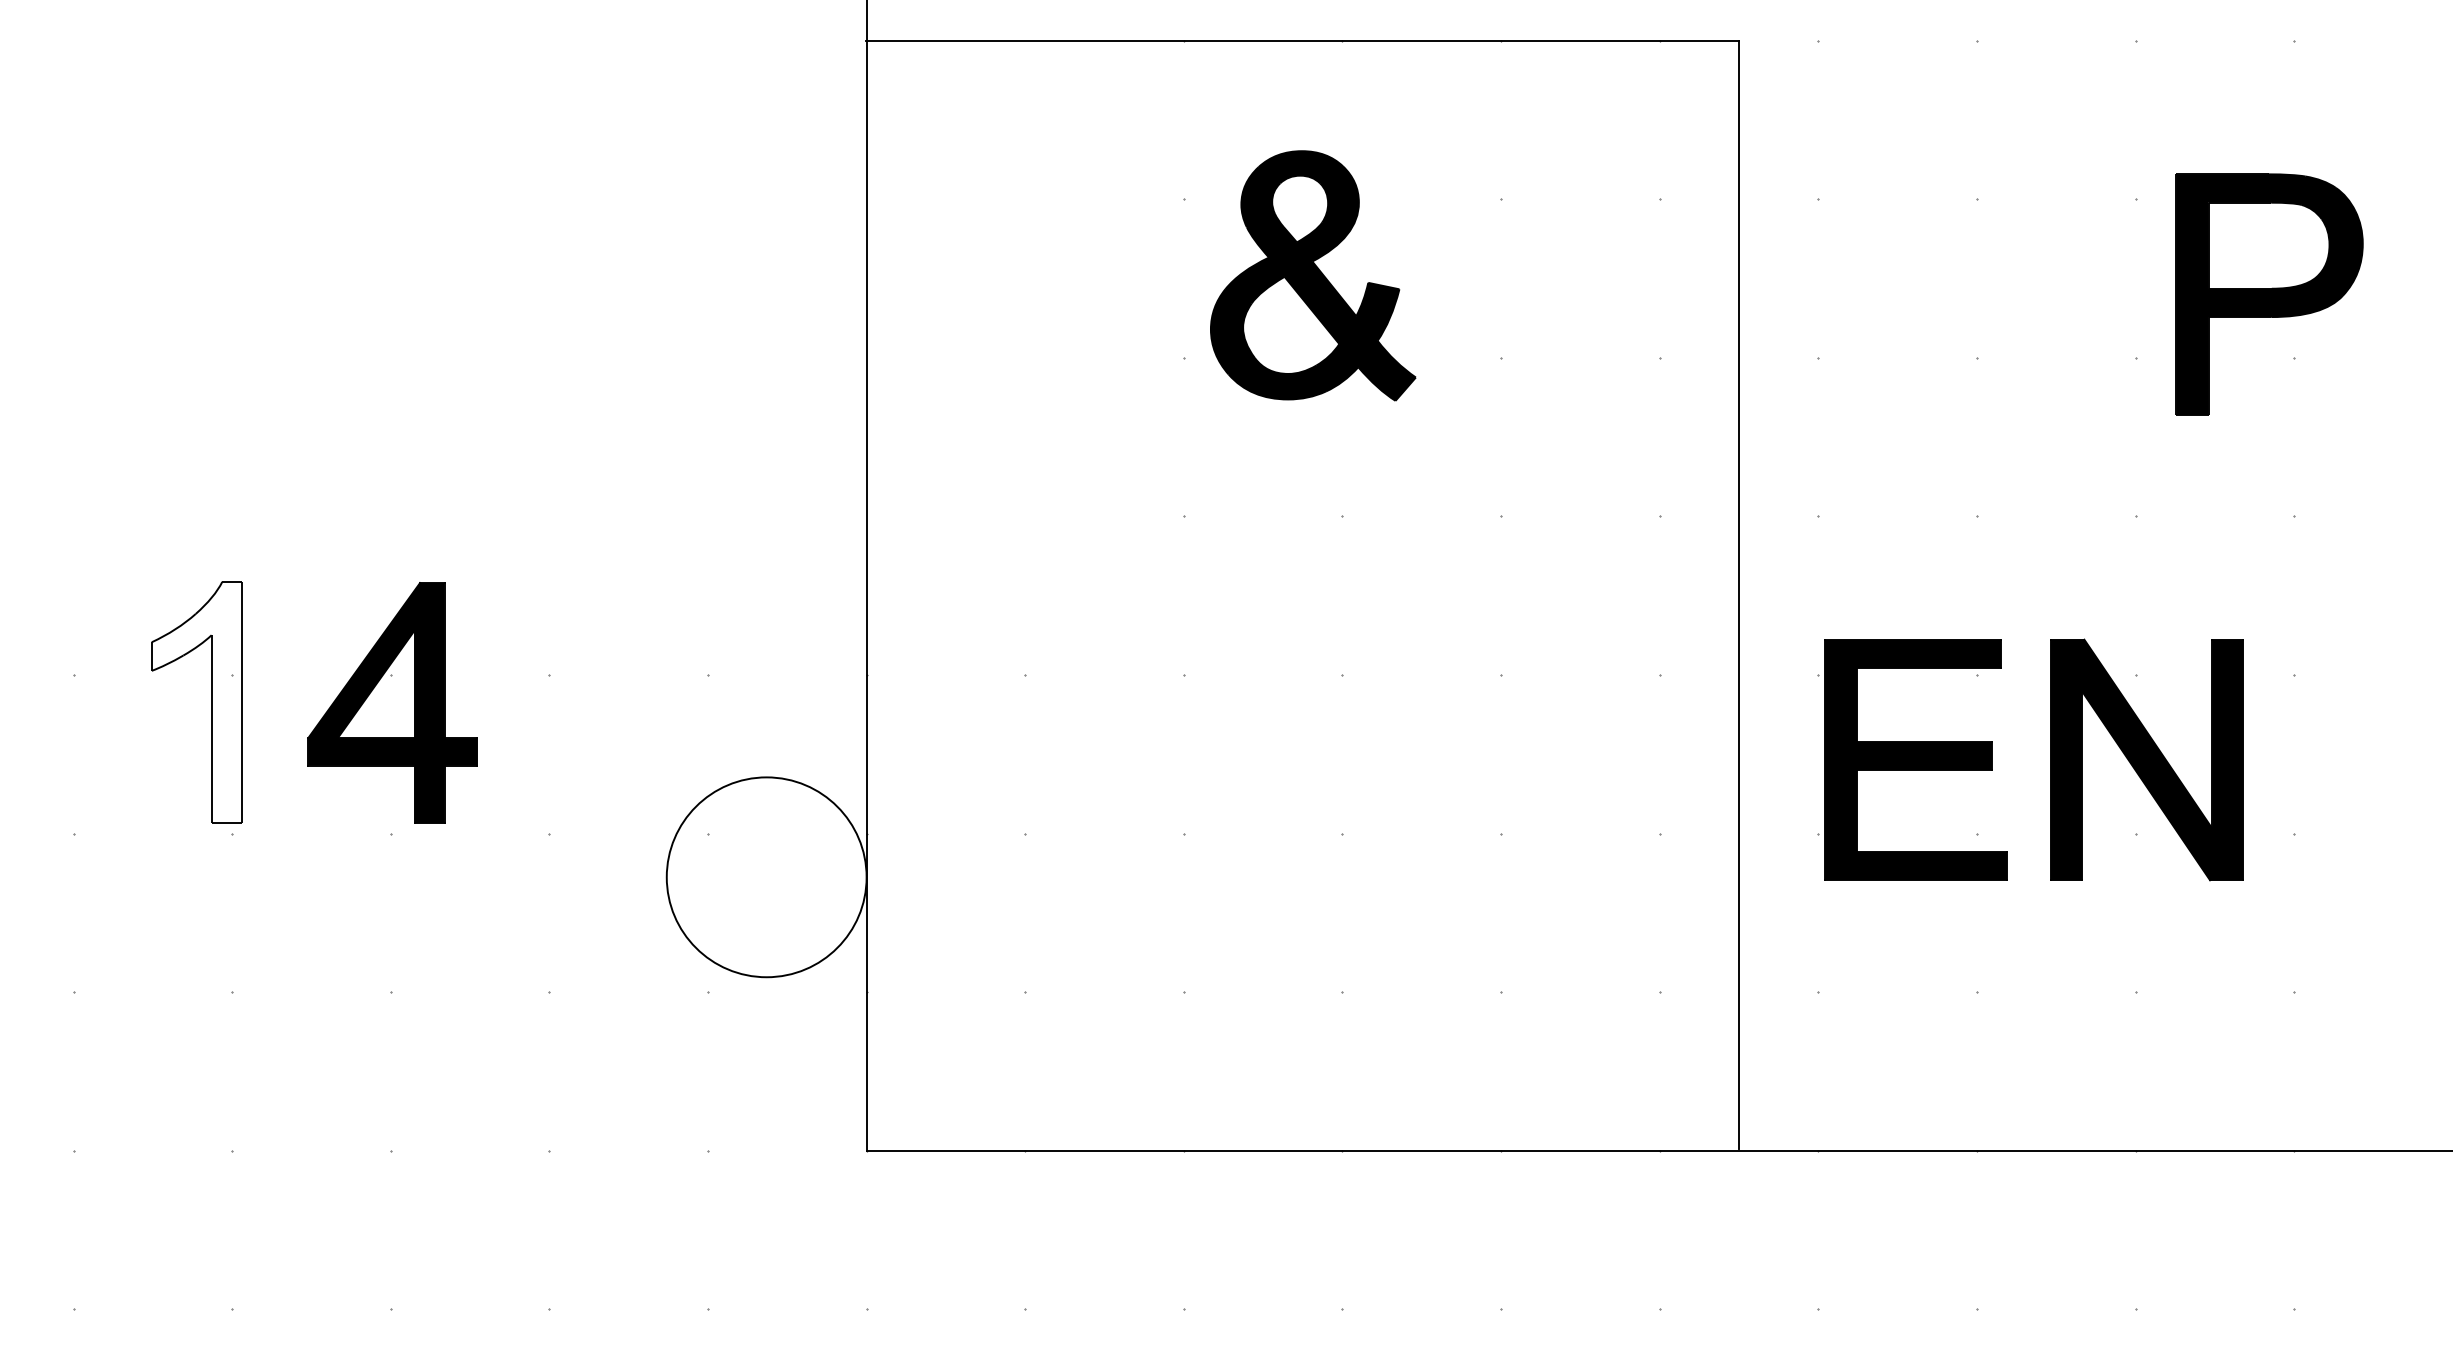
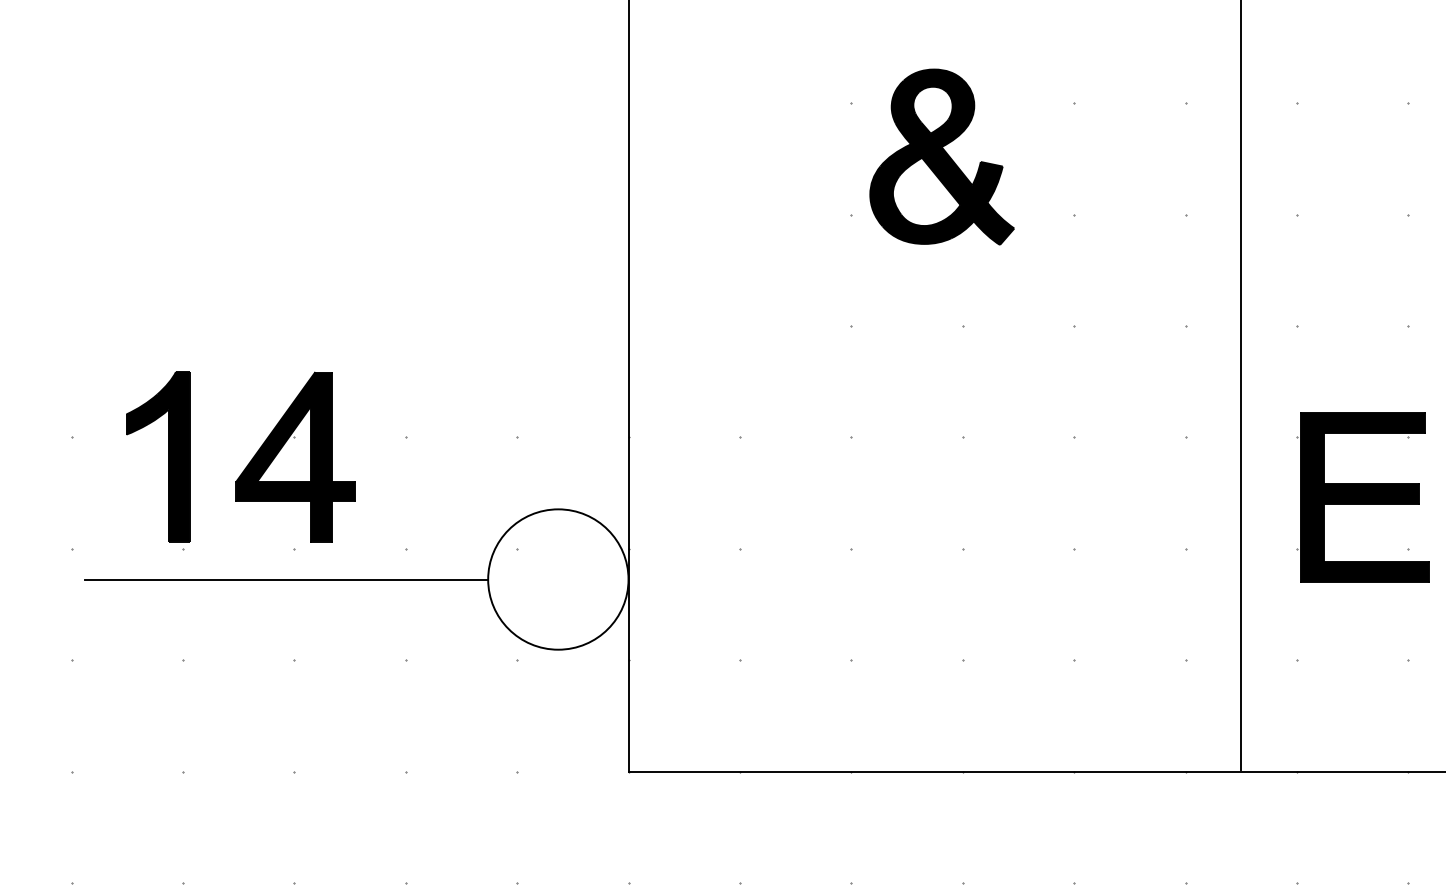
fill: (196, 702) -> (157, 456), added
line: (379, 877) -> (286, 579), added

